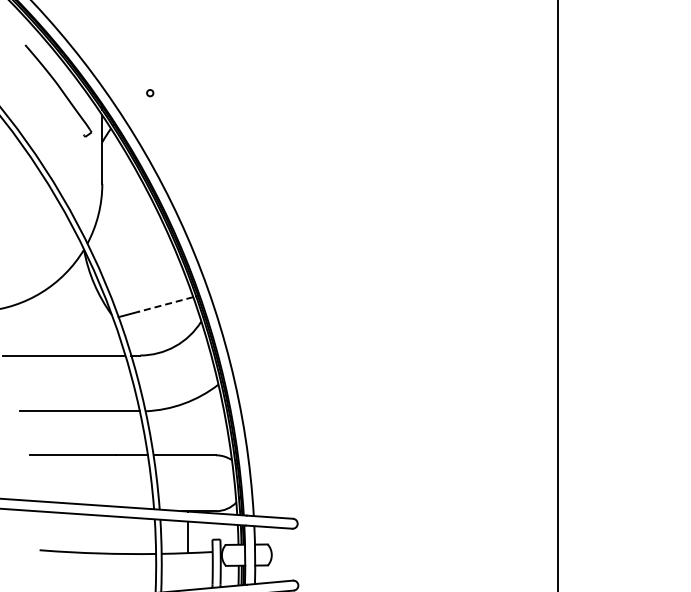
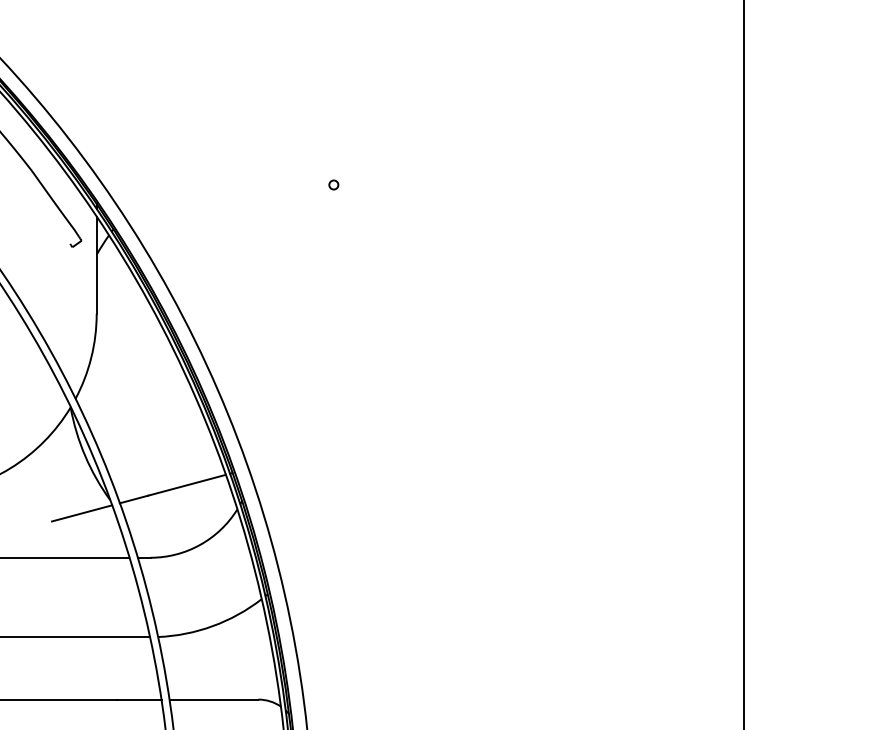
circle: (150, 93) -> (334, 185), moved
line: (165, 304) -> (186, 485), dashed -> solid
line: (91, 323) -> (81, 512), added

